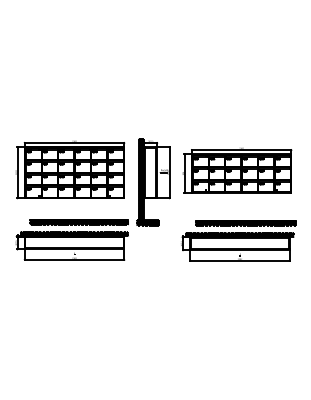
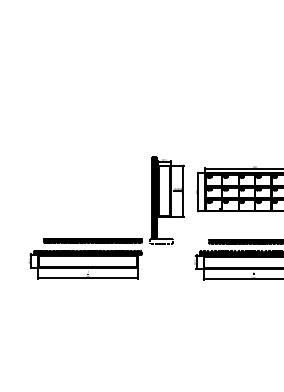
part: (70, 169) -> (83, 188), removed
hatch: (147, 222) -> (160, 241), removed

